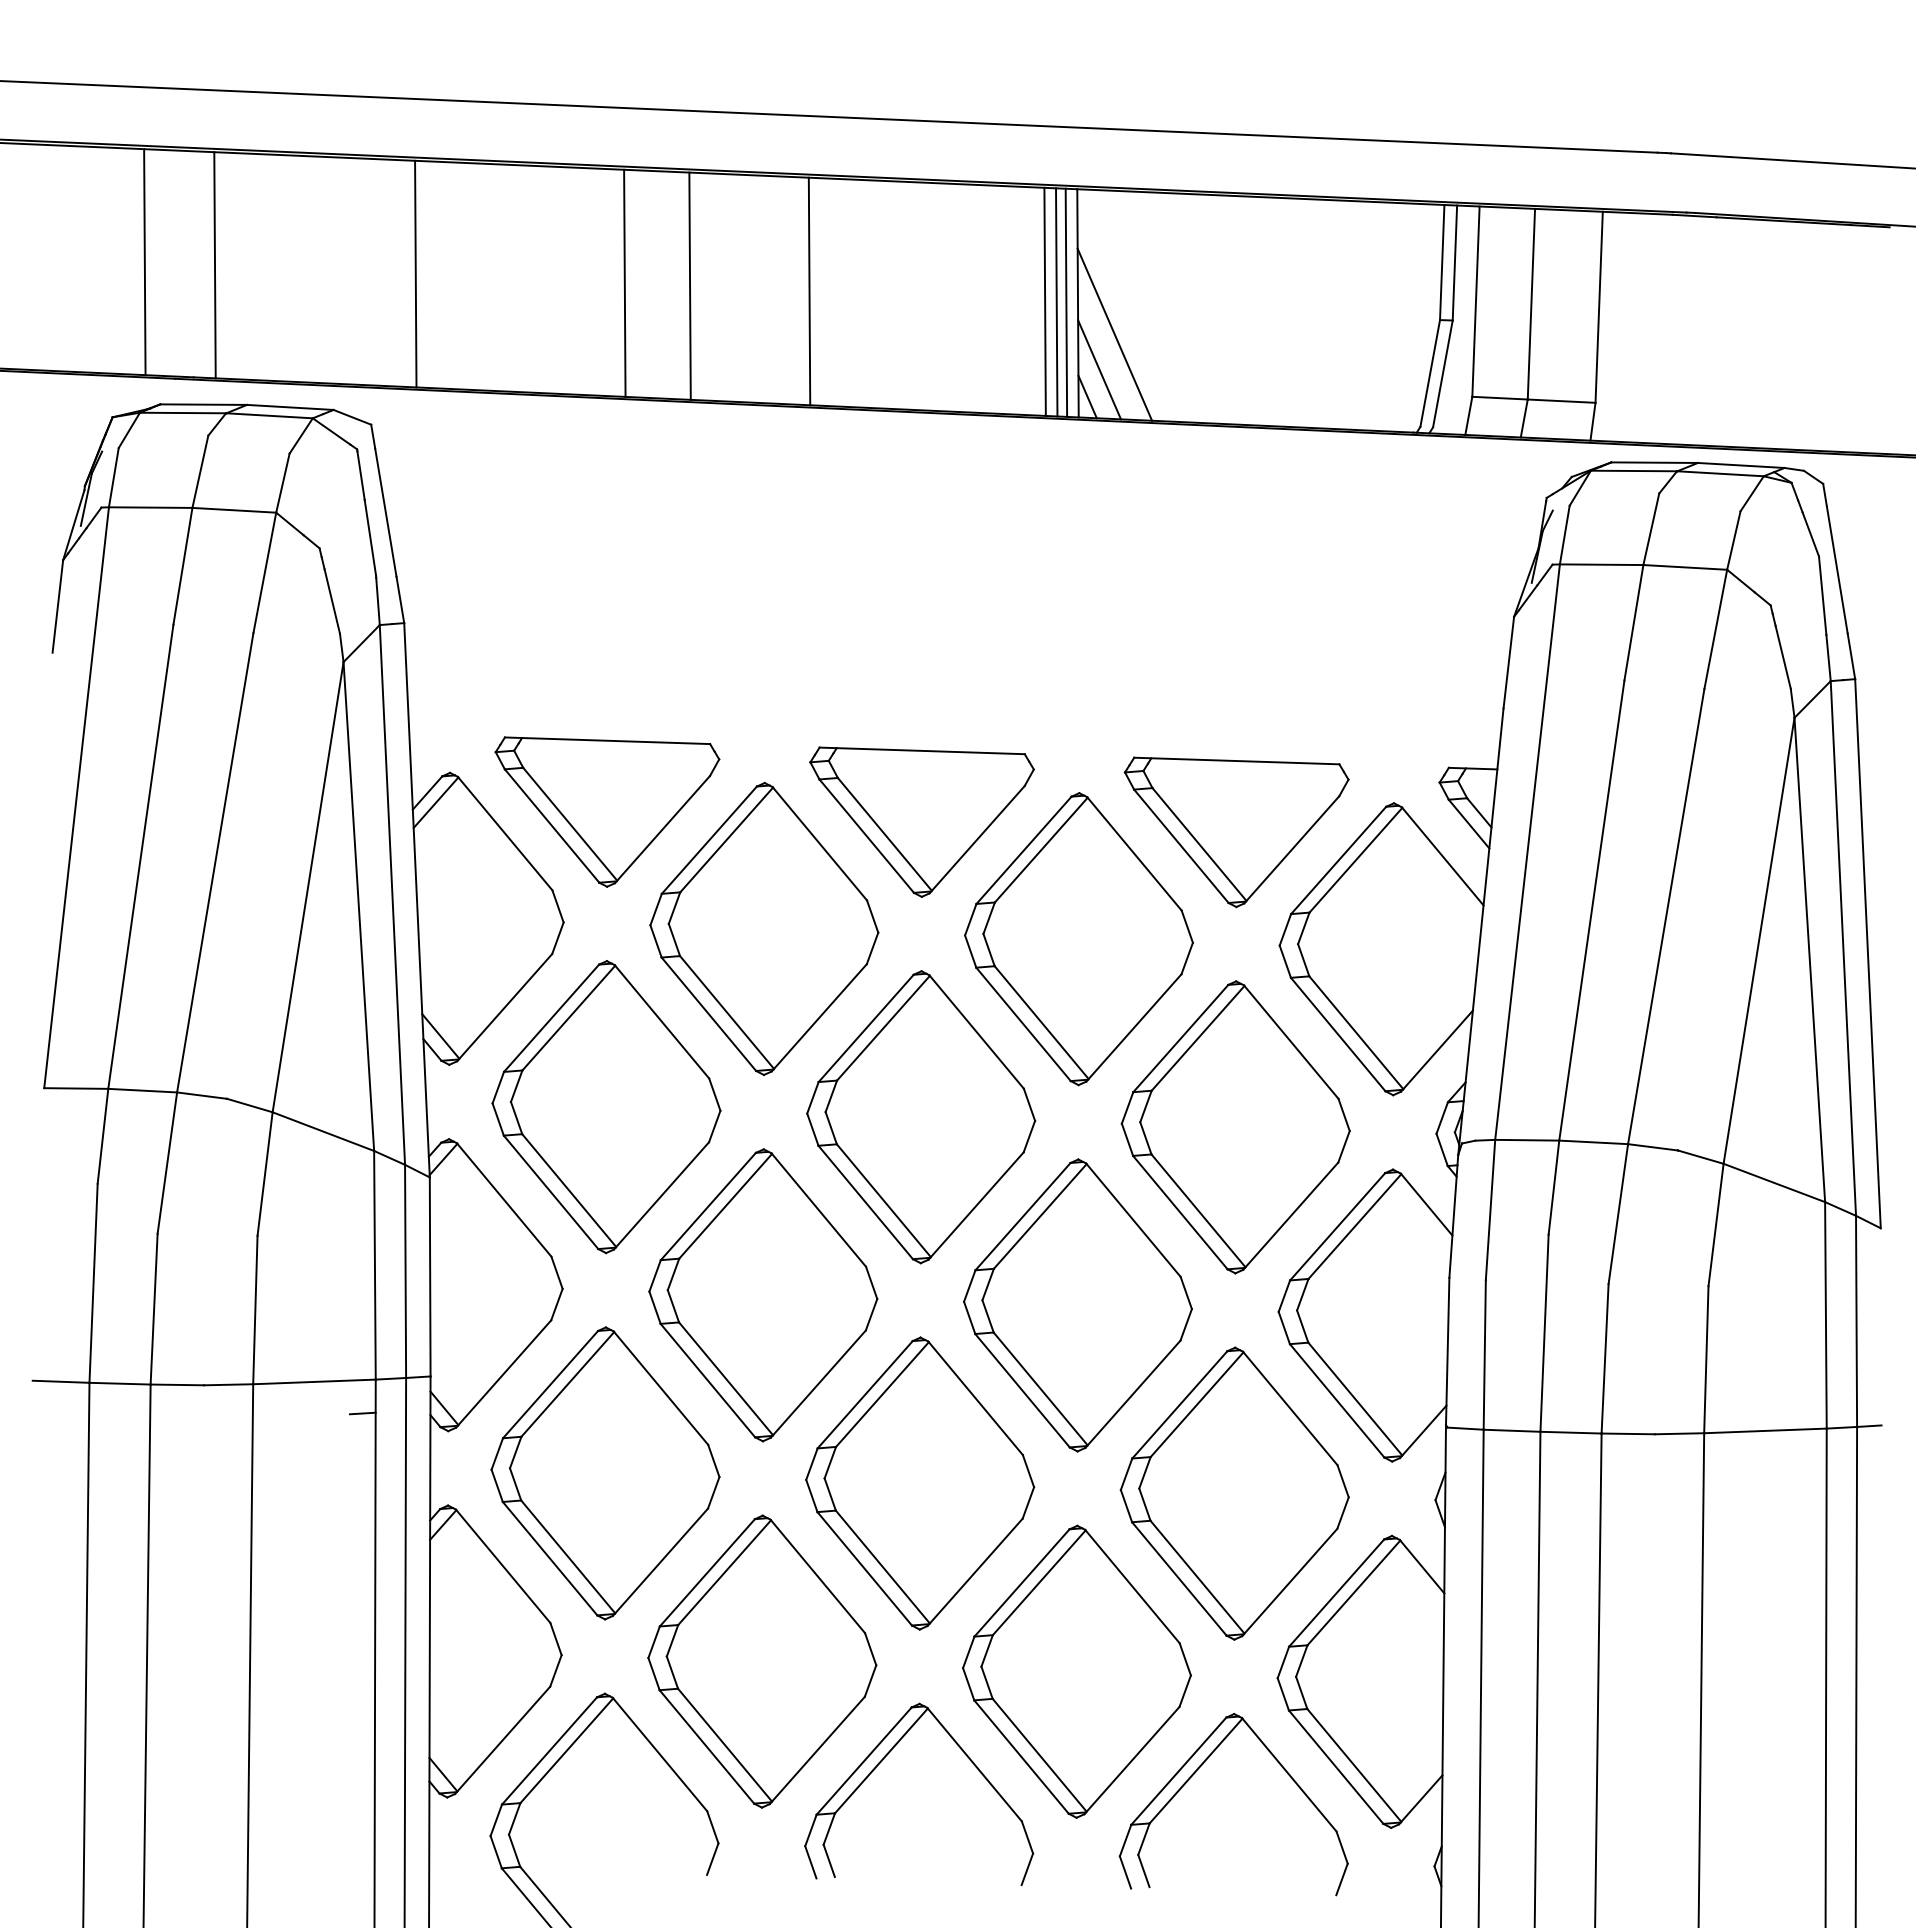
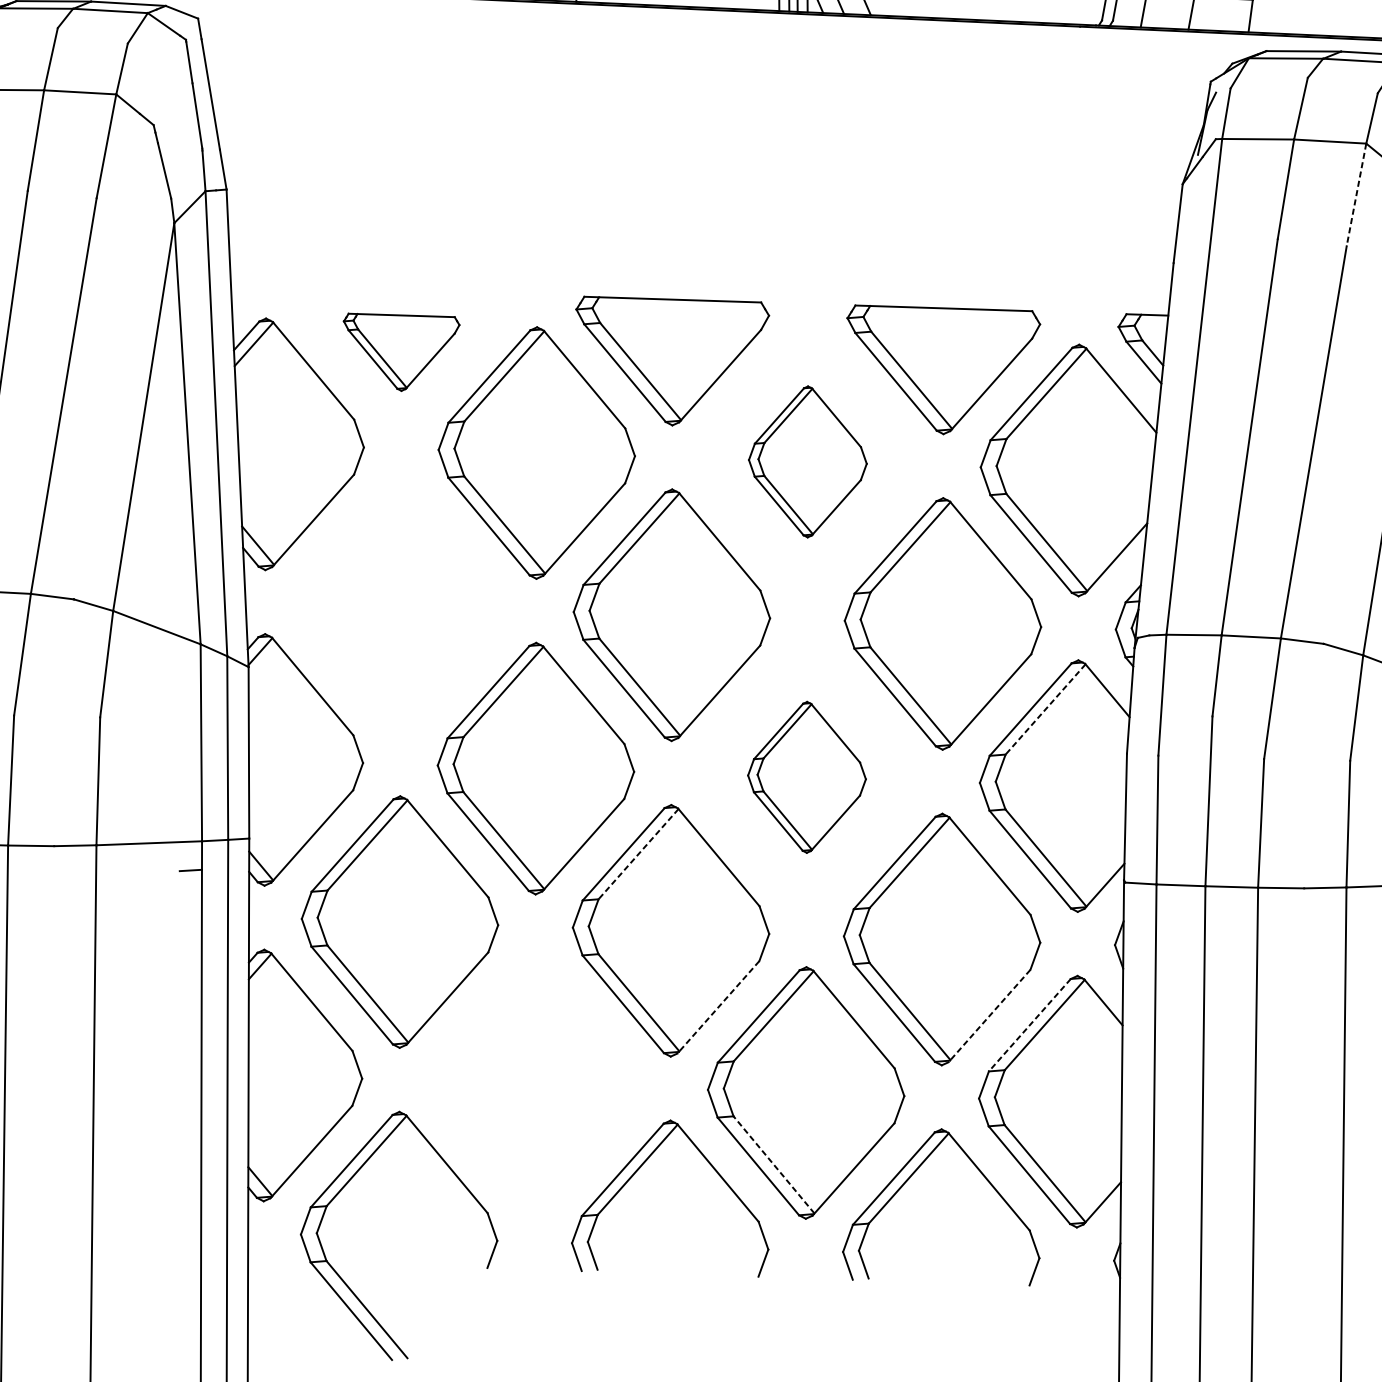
line: (1715, 629) -> (1356, 195), solid -> dashed
part: (607, 811) -> (401, 351), size x0.6
part: (1078, 939) -> (807, 462), size x0.6
part: (606, 1107) -> (400, 606), removed
line: (1354, 1226) -> (1045, 709), solid -> dashed
part: (1077, 1305) -> (806, 777), size x0.6
line: (882, 1394) -> (638, 854), solid -> dashed
line: (975, 1572) -> (718, 1007), solid -> dashed
line: (1289, 1582) -> (989, 1016), solid -> dashed
line: (1336, 1593) -> (1029, 1025), solid -> dashed
part: (762, 1661) -> (535, 1084), removed
line: (1039, 1754) -> (773, 1164), solid -> dashed

